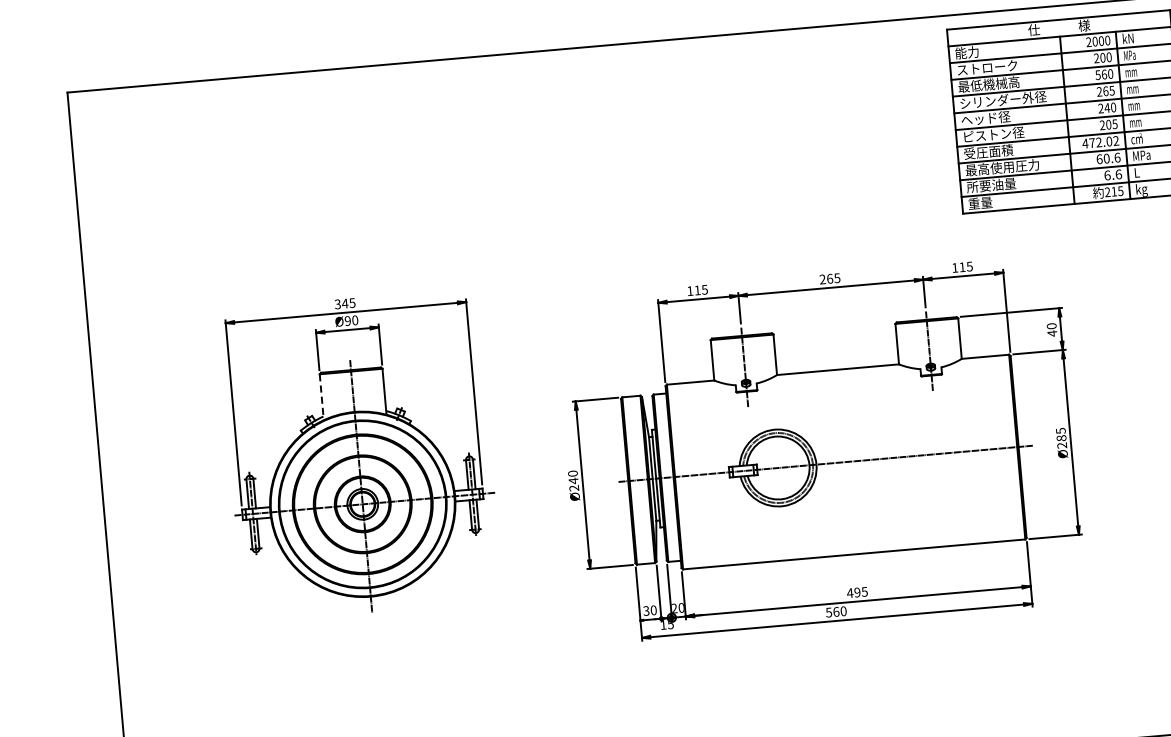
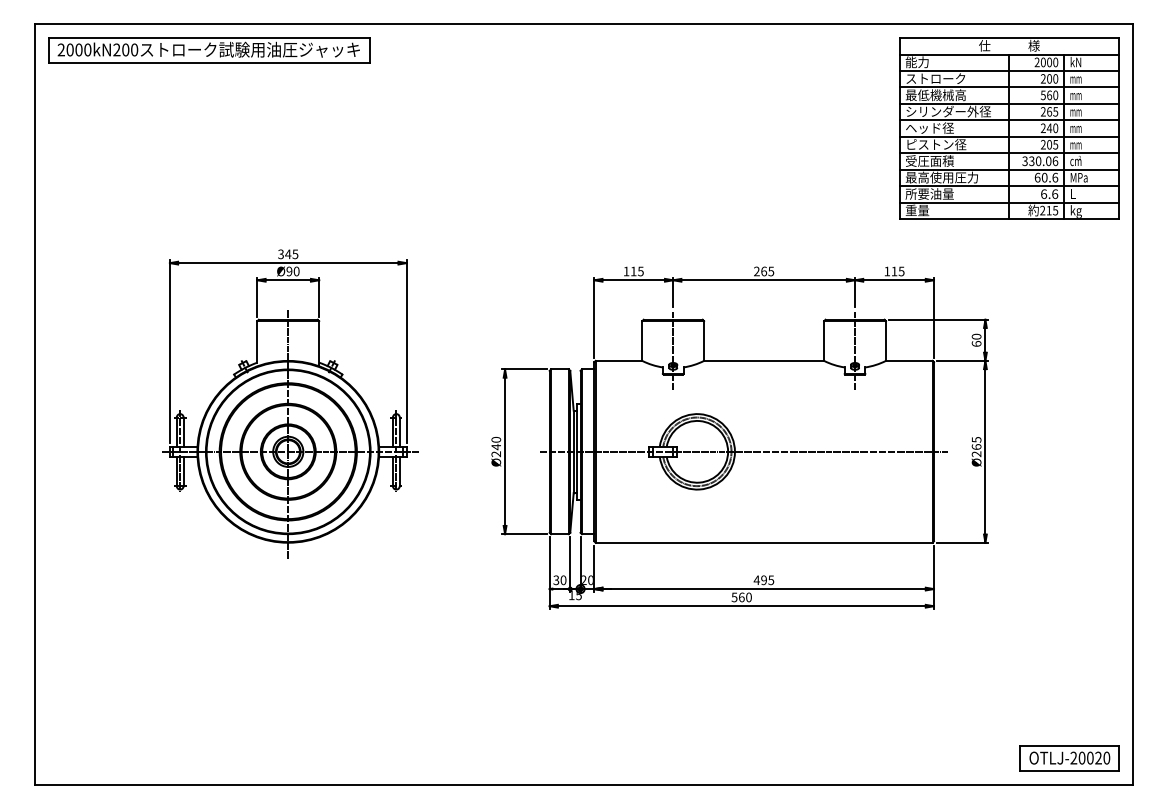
text: (1129, 55) -> (1075, 78), MPa -> mm
part: (247, 103) -> (209, 50), added
text: (1101, 142) -> (1040, 161), 472.02 -> 330.06
text: (1052, 333) -> (976, 343), 40 -> 60
line: (321, 395) -> (257, 341), dashed -> solid
text: (1061, 437) -> (976, 446), Ø285 -> Ø265

